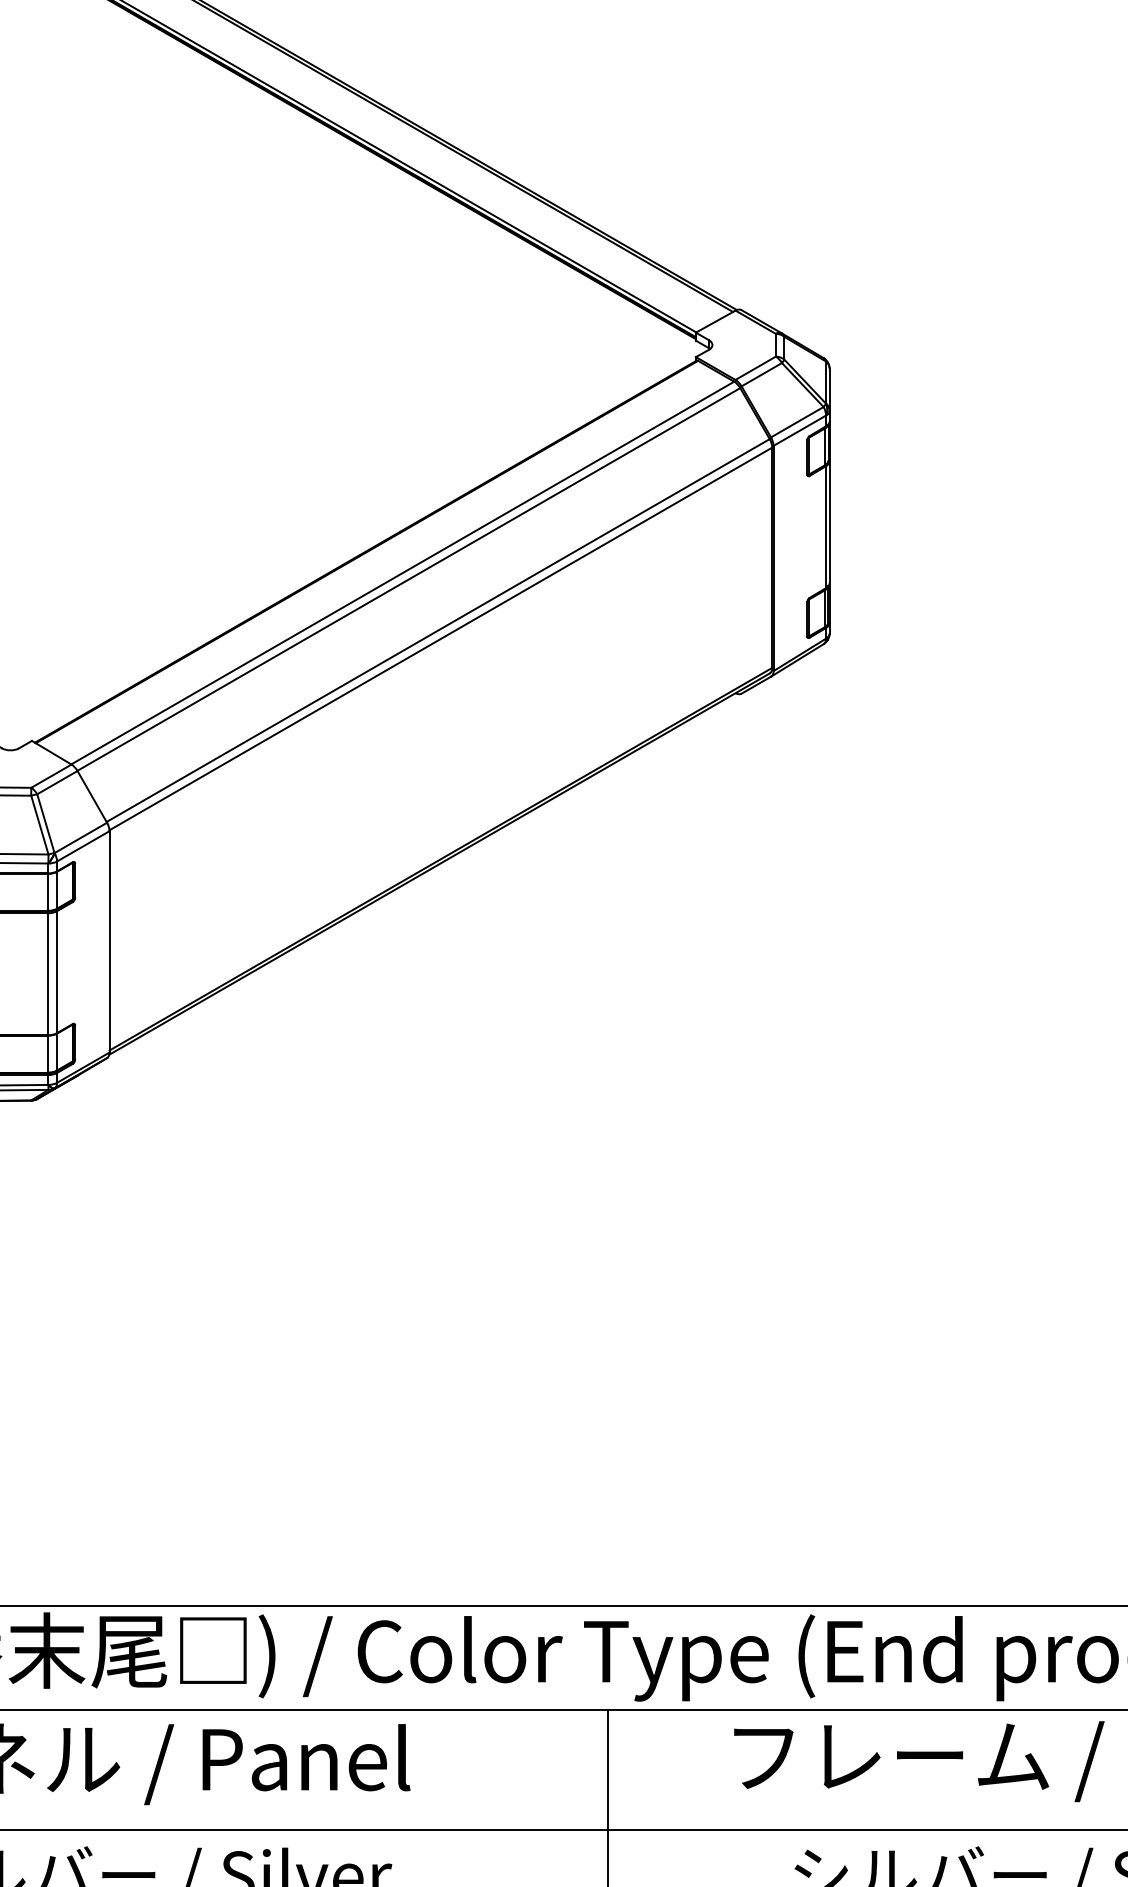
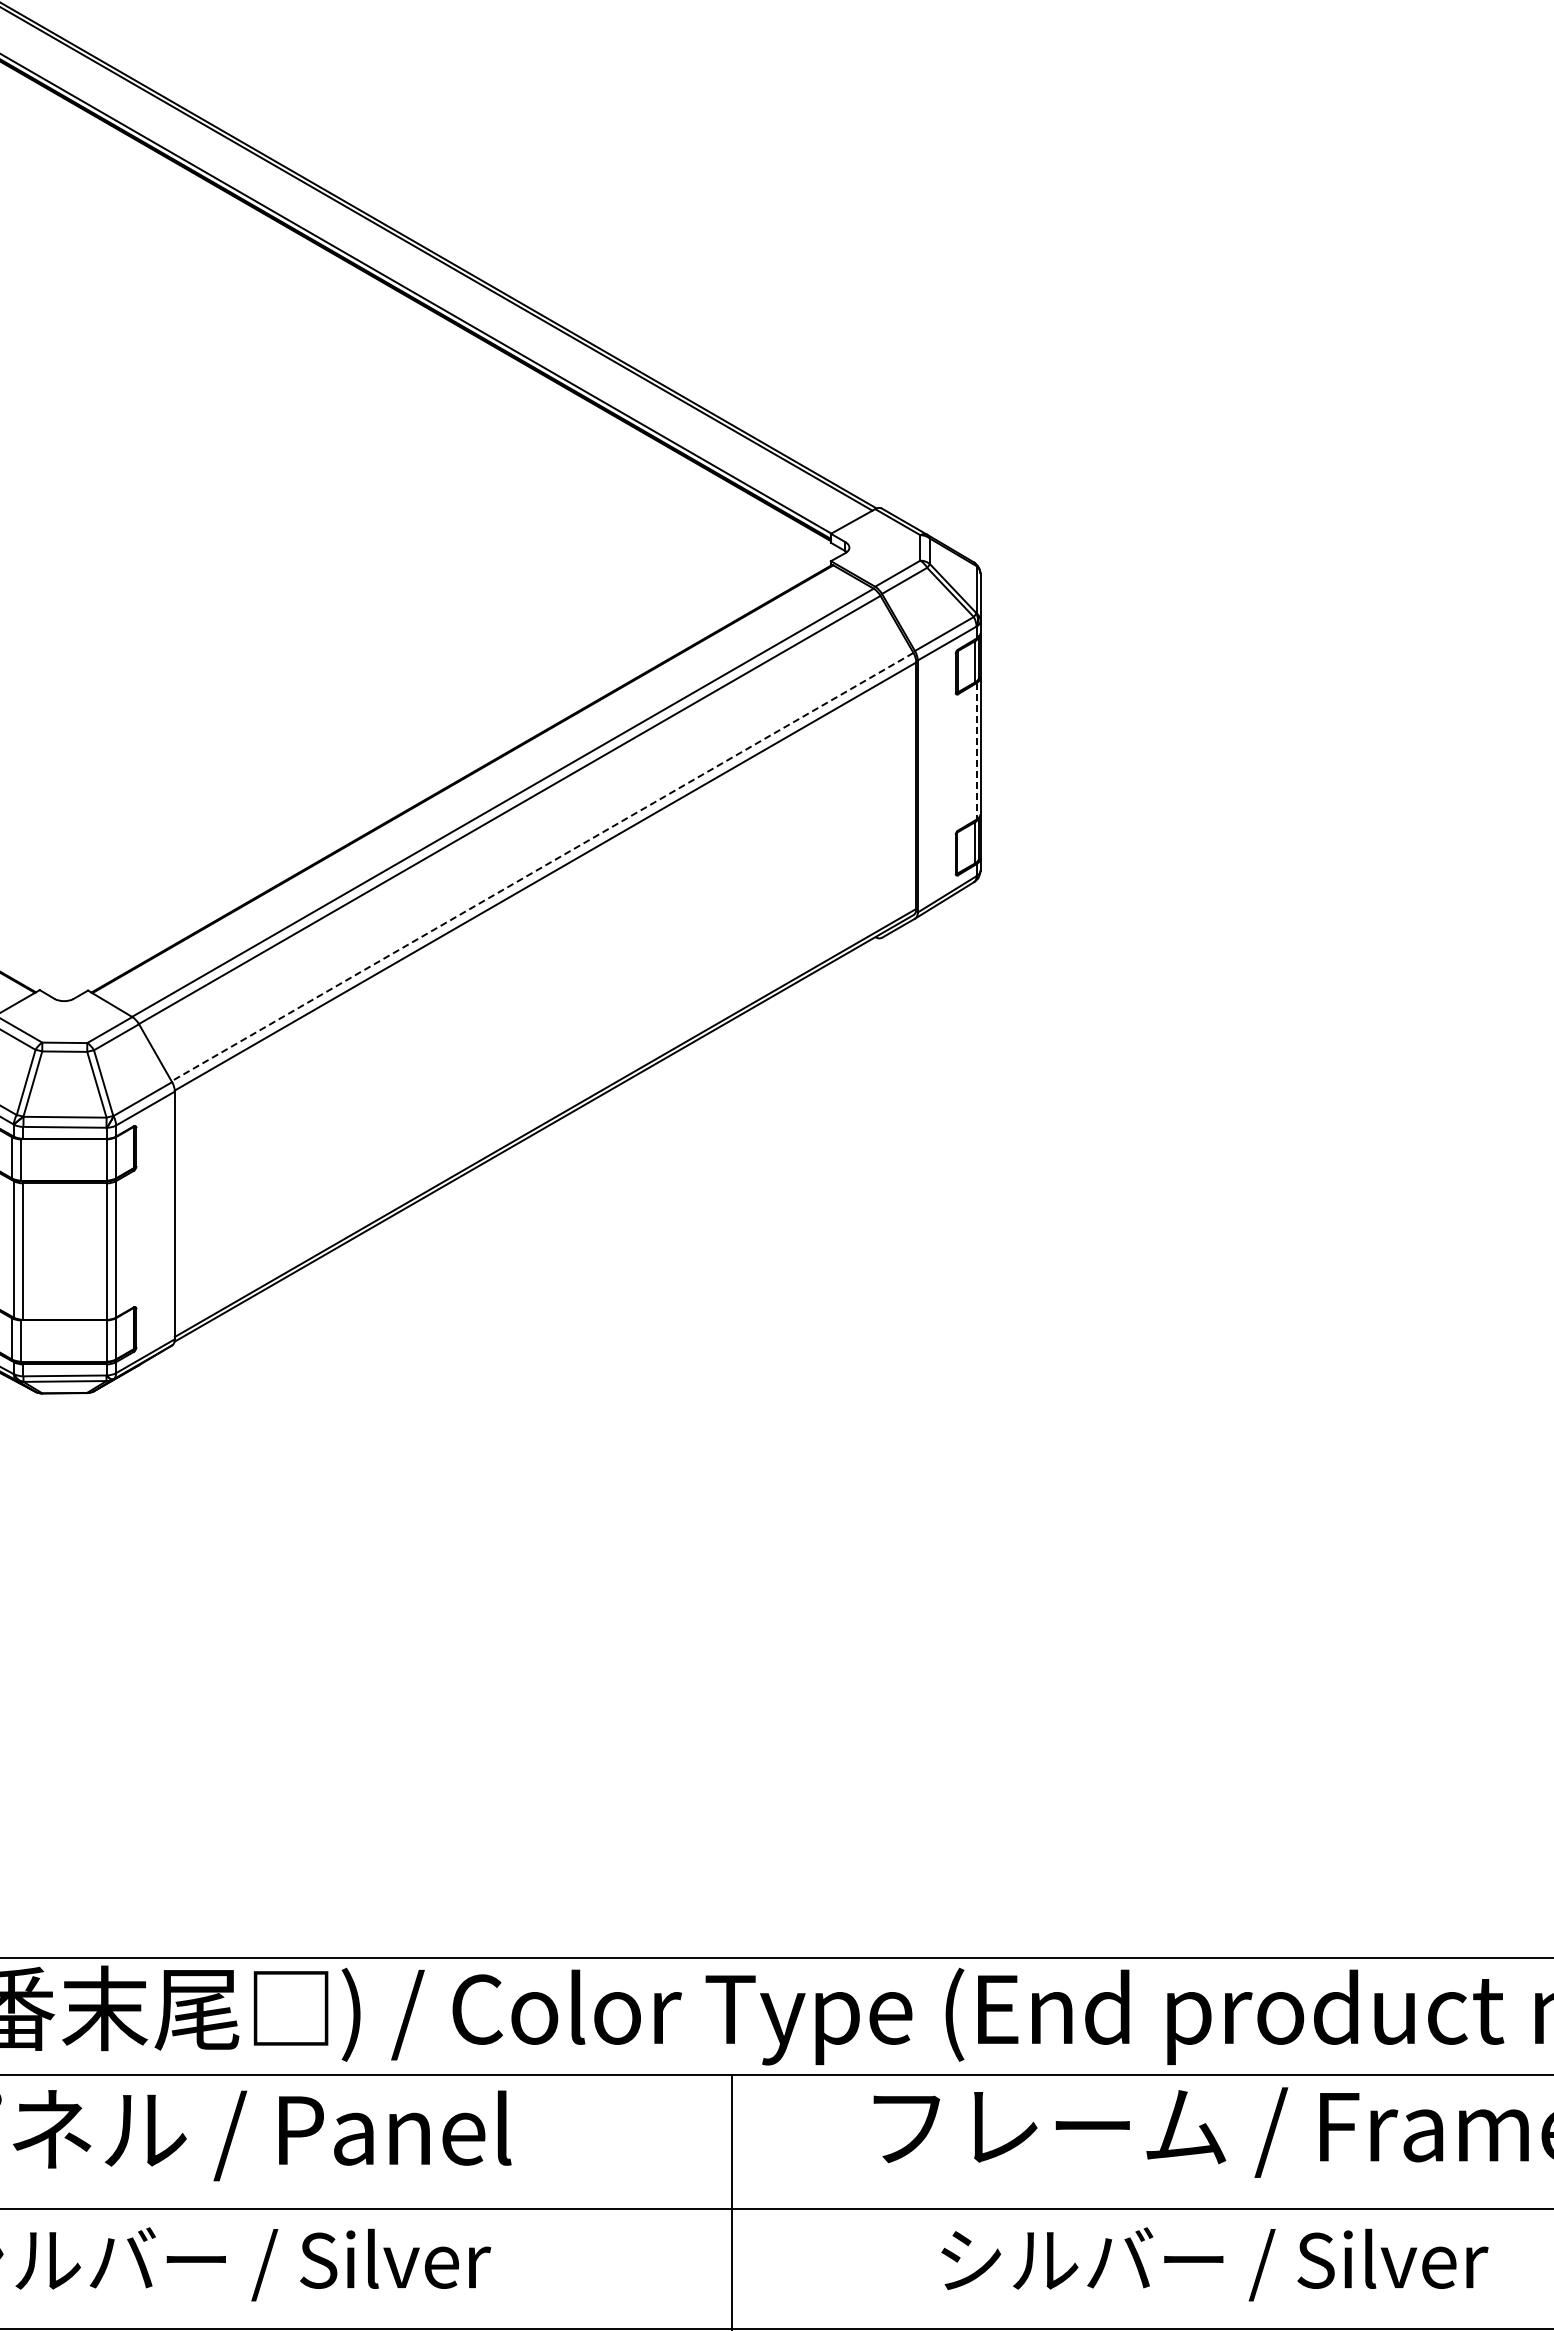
line: (826, 527) -> (976, 751), solid -> dashed
line: (438, 630) -> (542, 867), solid -> dashed

